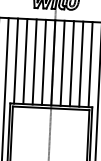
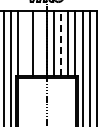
line: (25, 60) -> (25, 42), removed
line: (43, 61) -> (39, 42), removed
line: (72, 62) -> (61, 42), solid -> dashed

